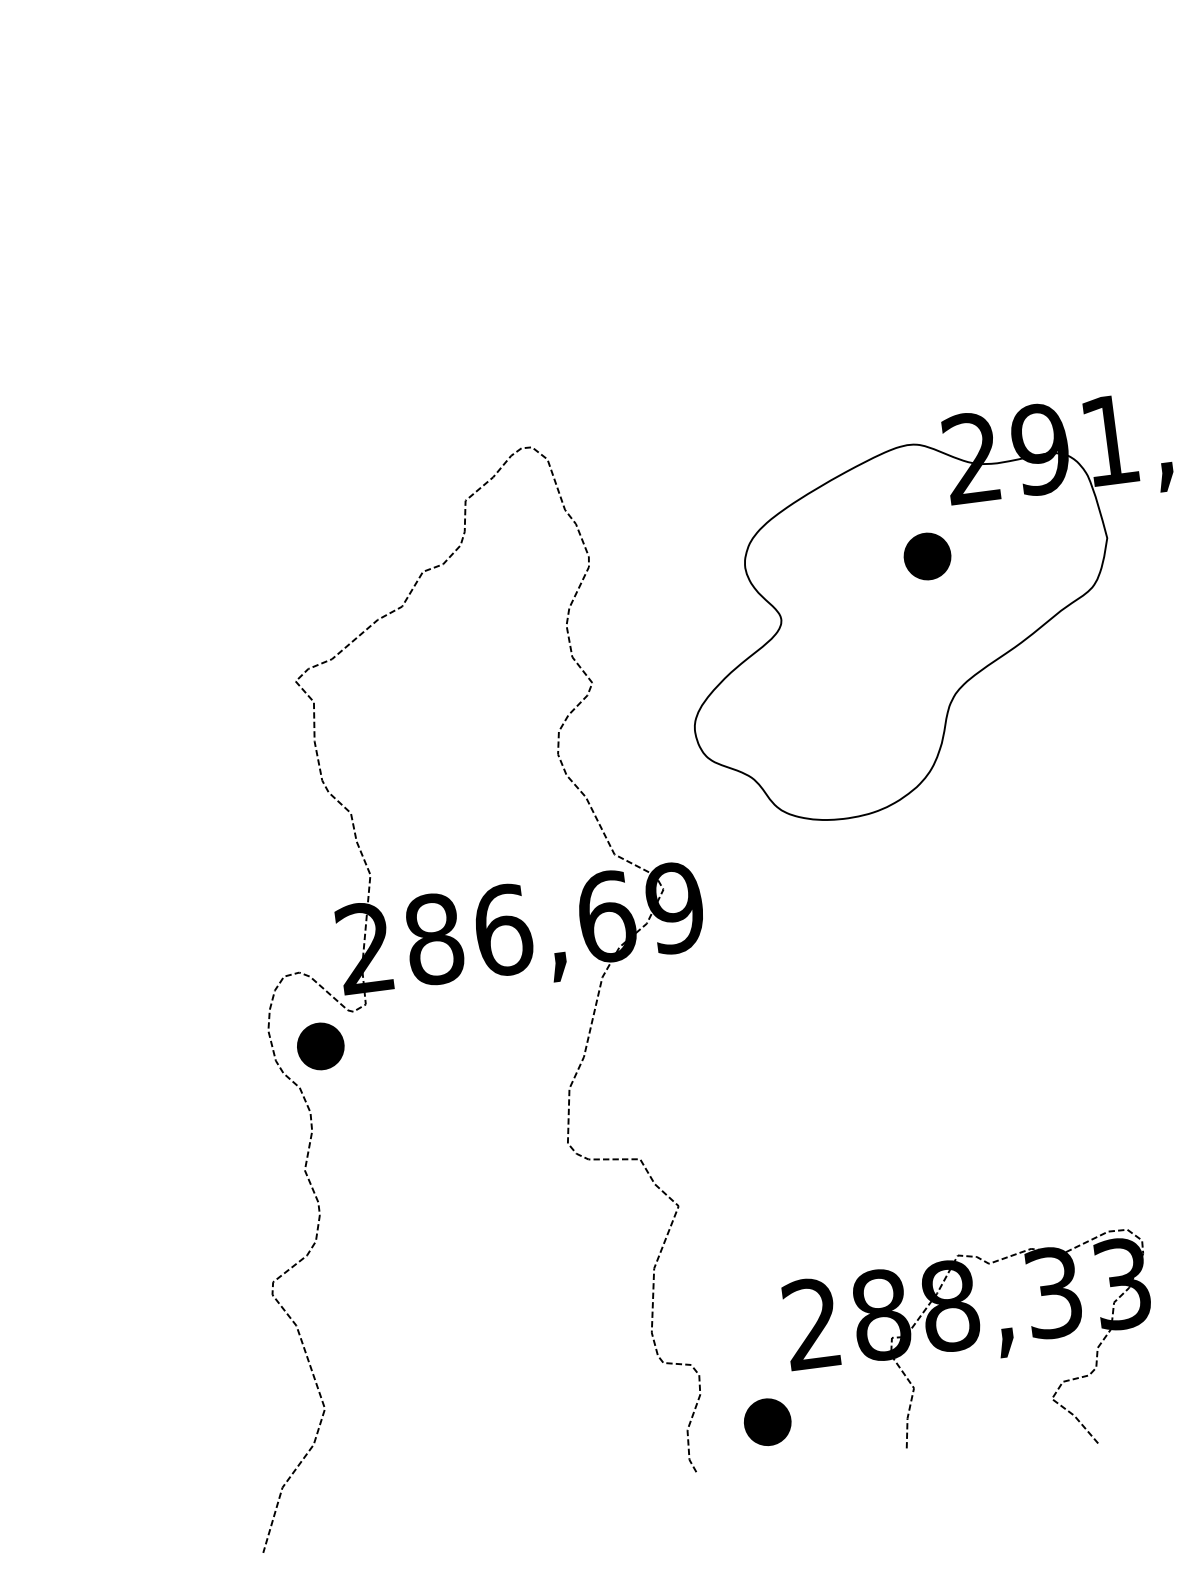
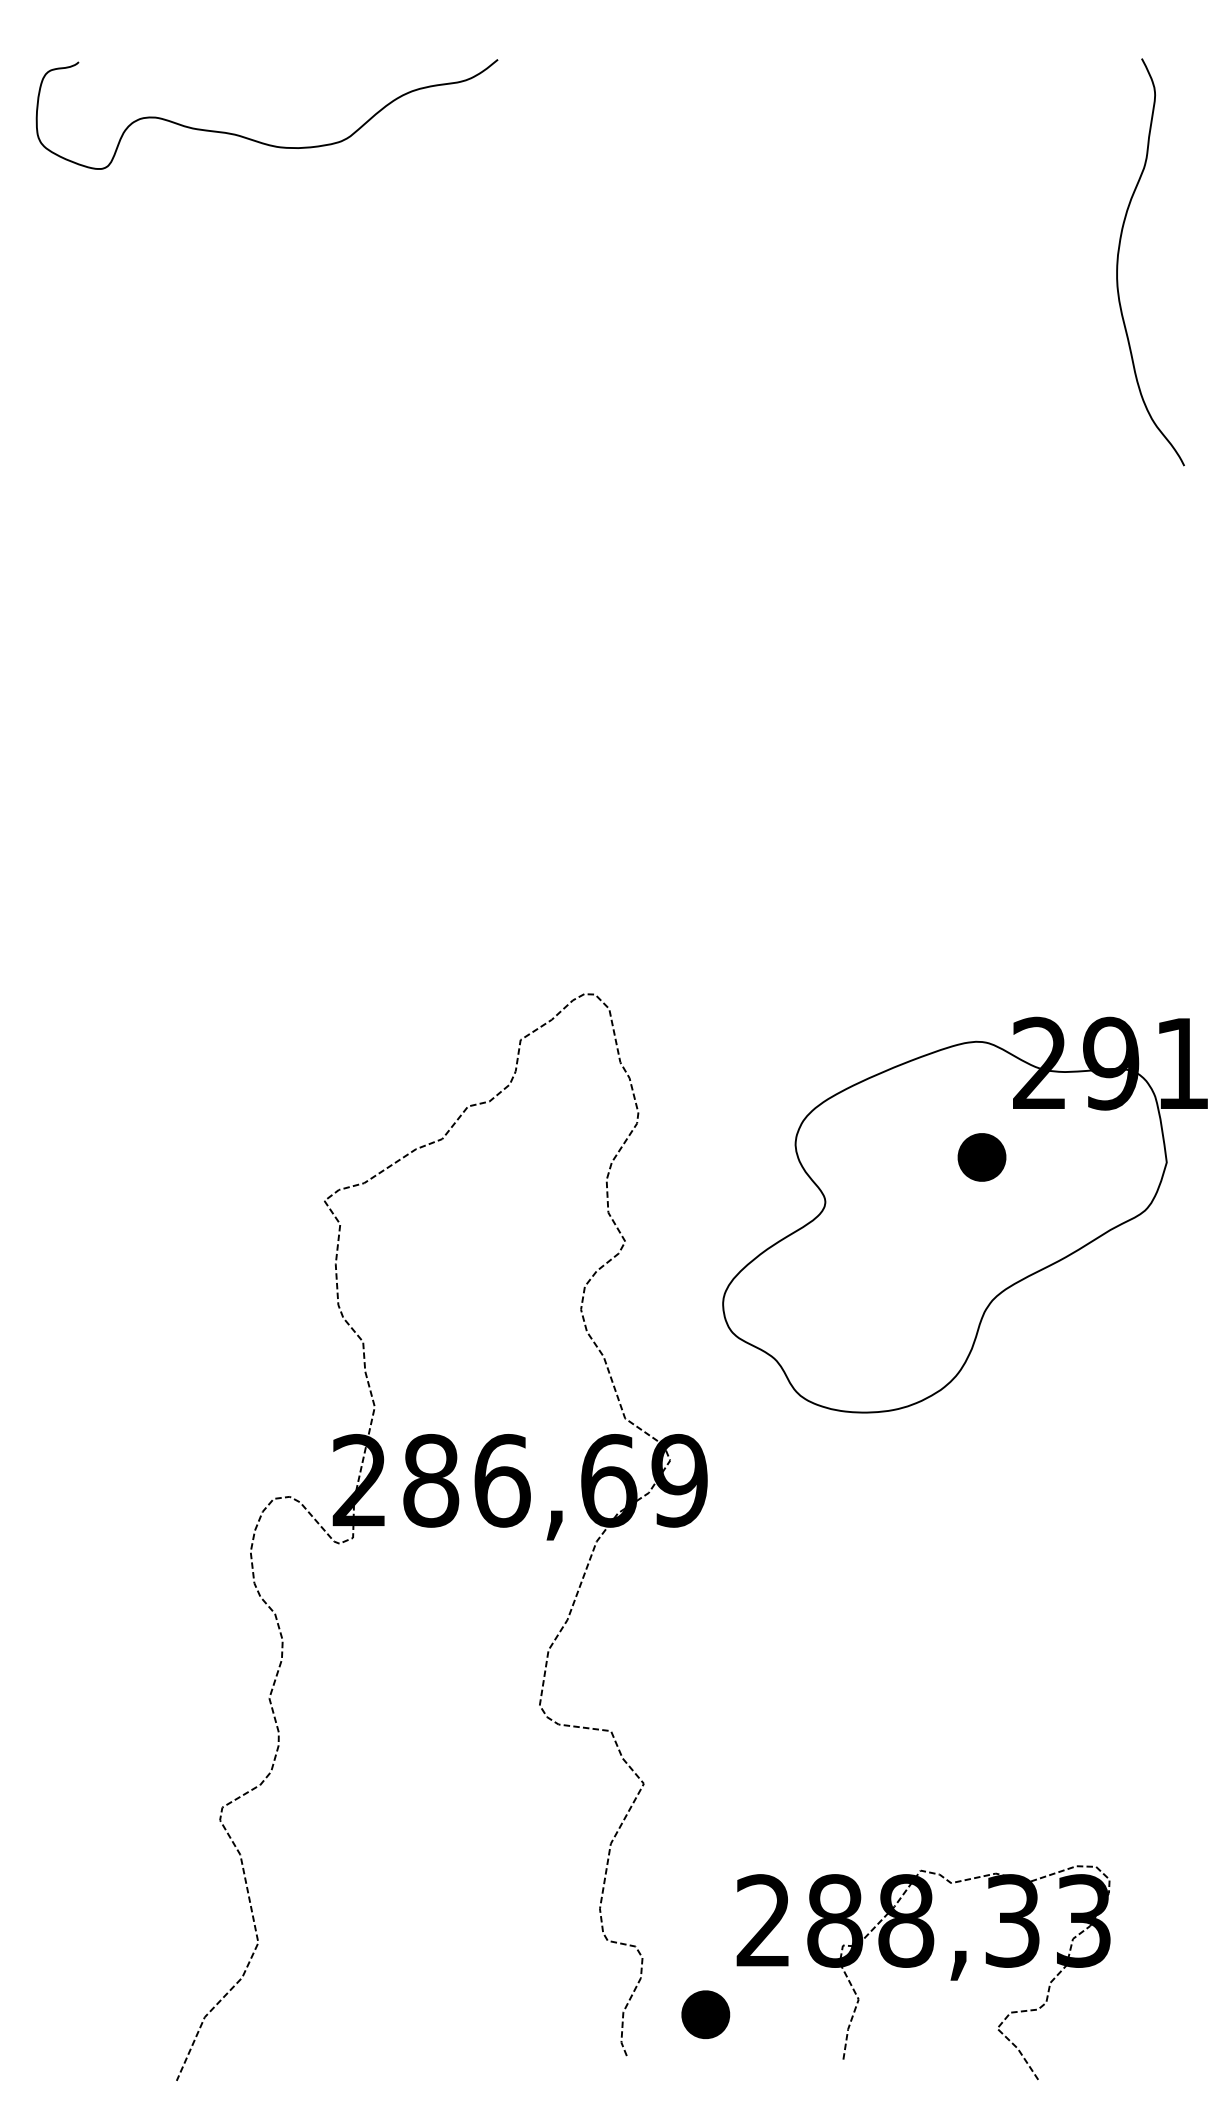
part: (320, 1046) -> (301, 1574), removed

